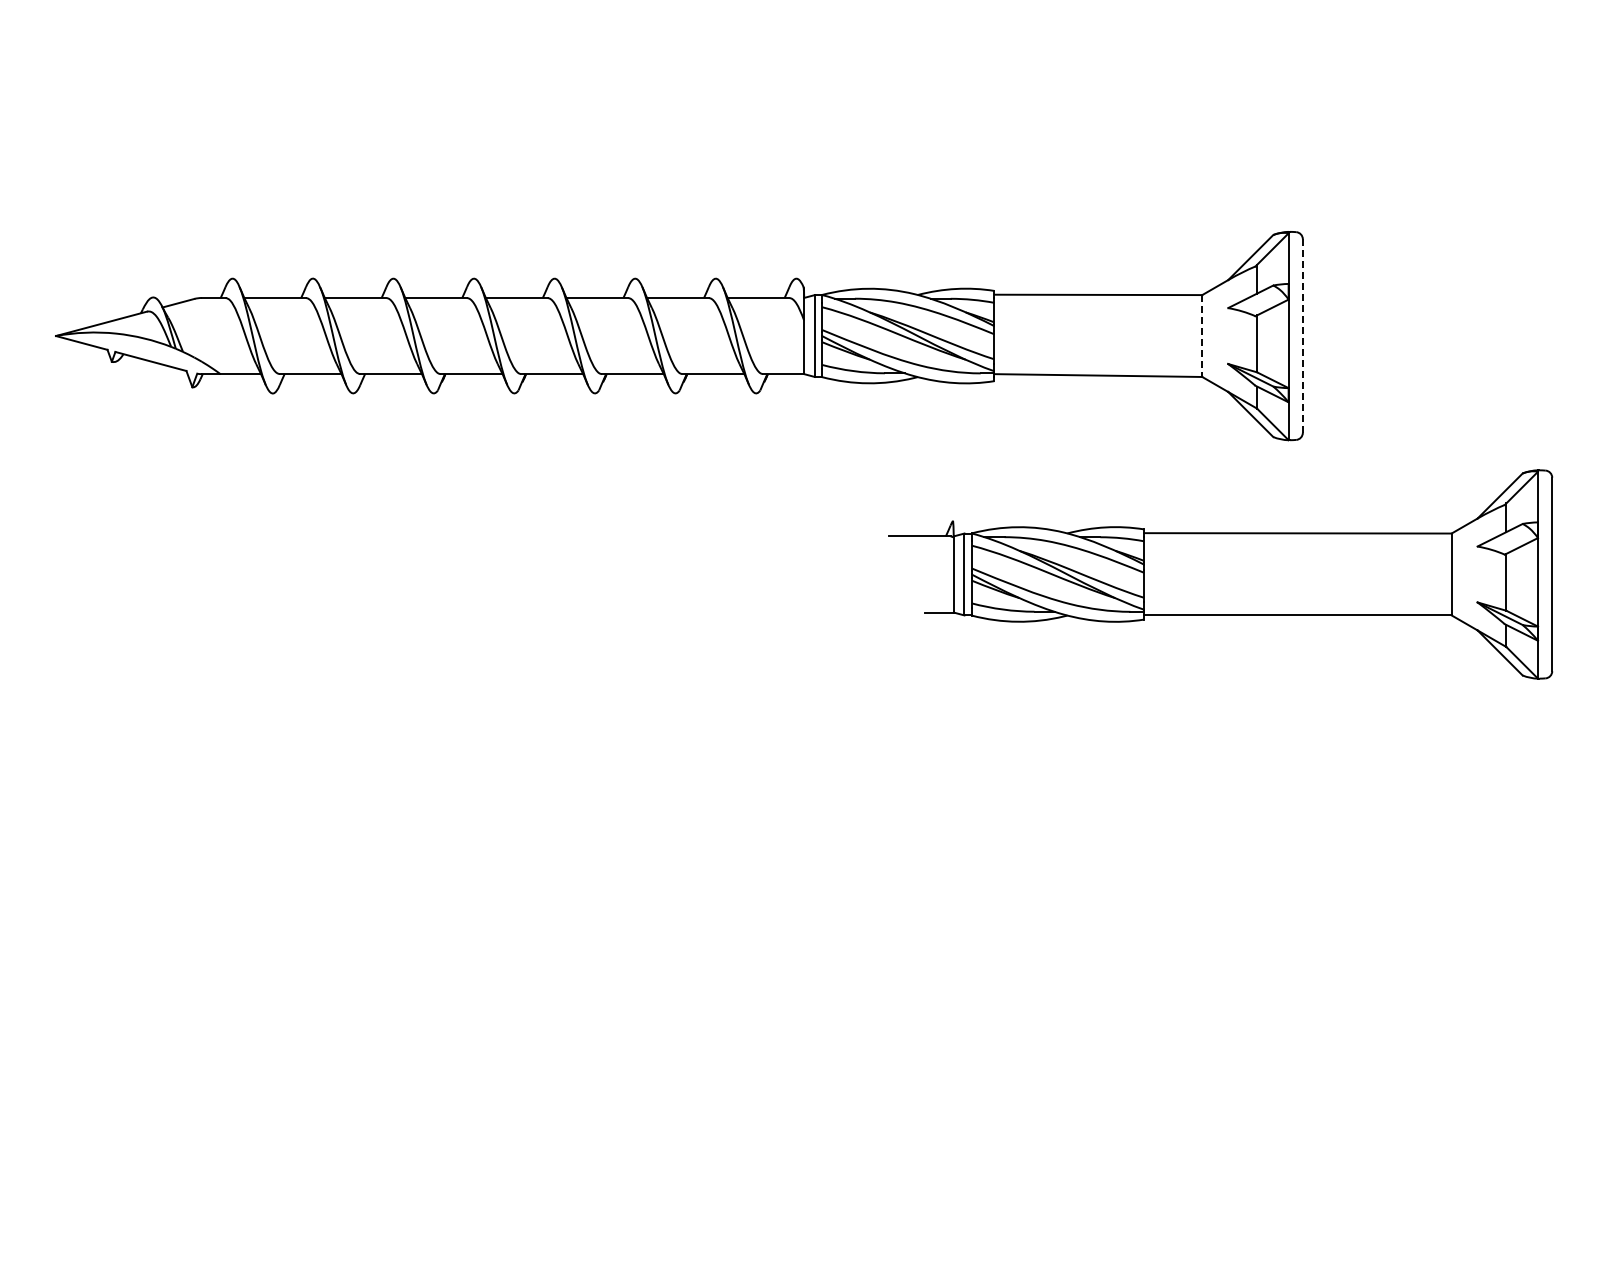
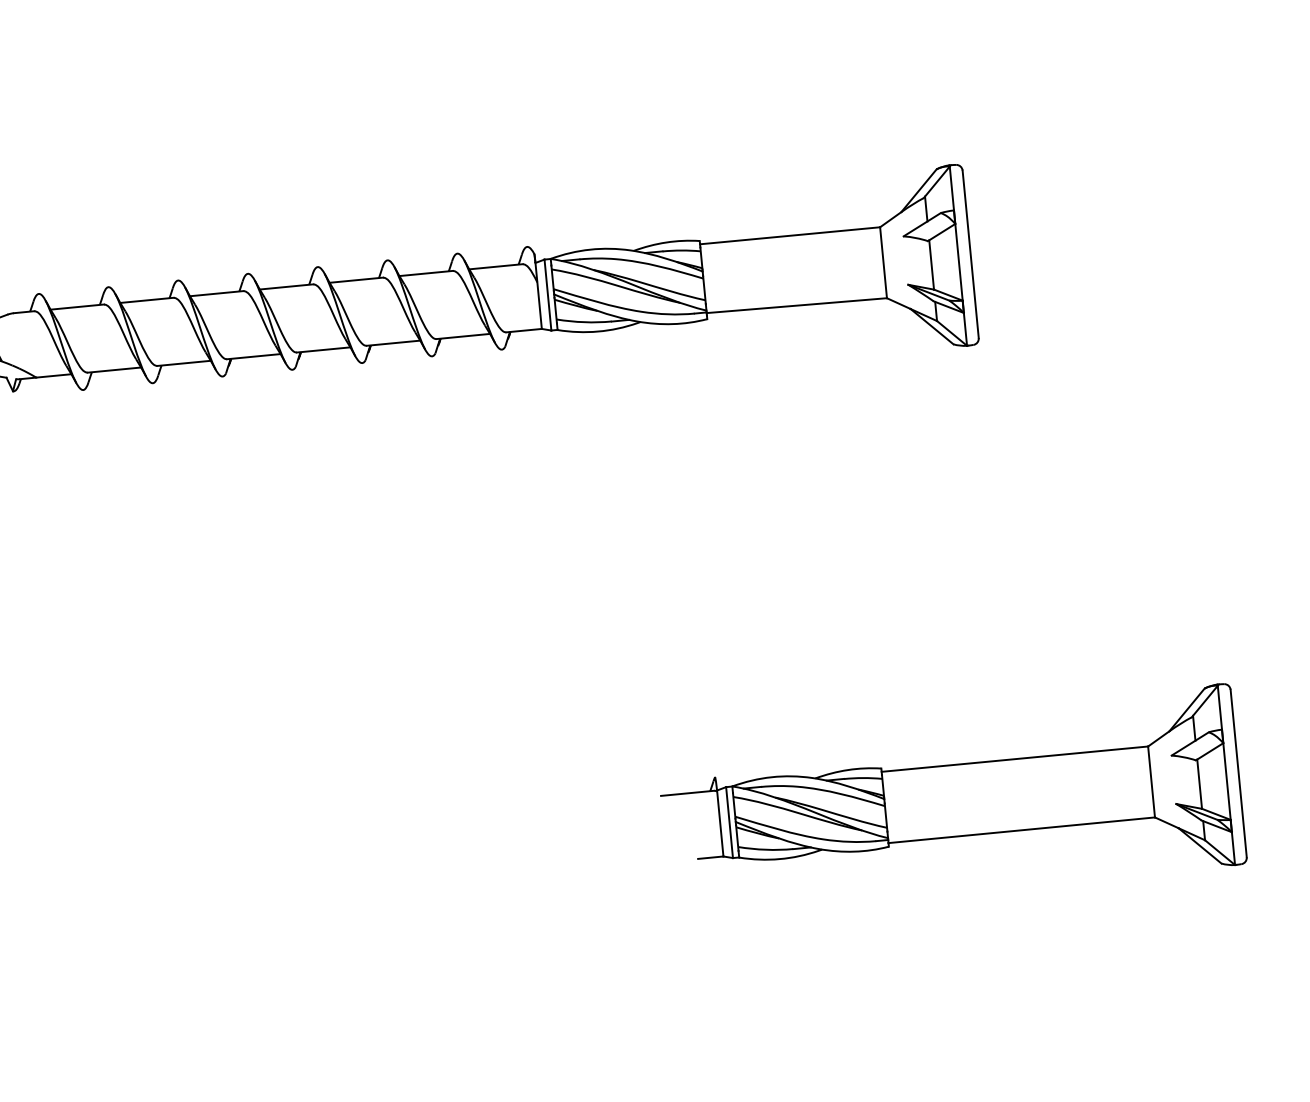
line: (1202, 336) -> (883, 263), dashed -> solid
line: (1302, 336) -> (970, 254), dashed -> solid
part: (1220, 574) -> (951, 801), moved

